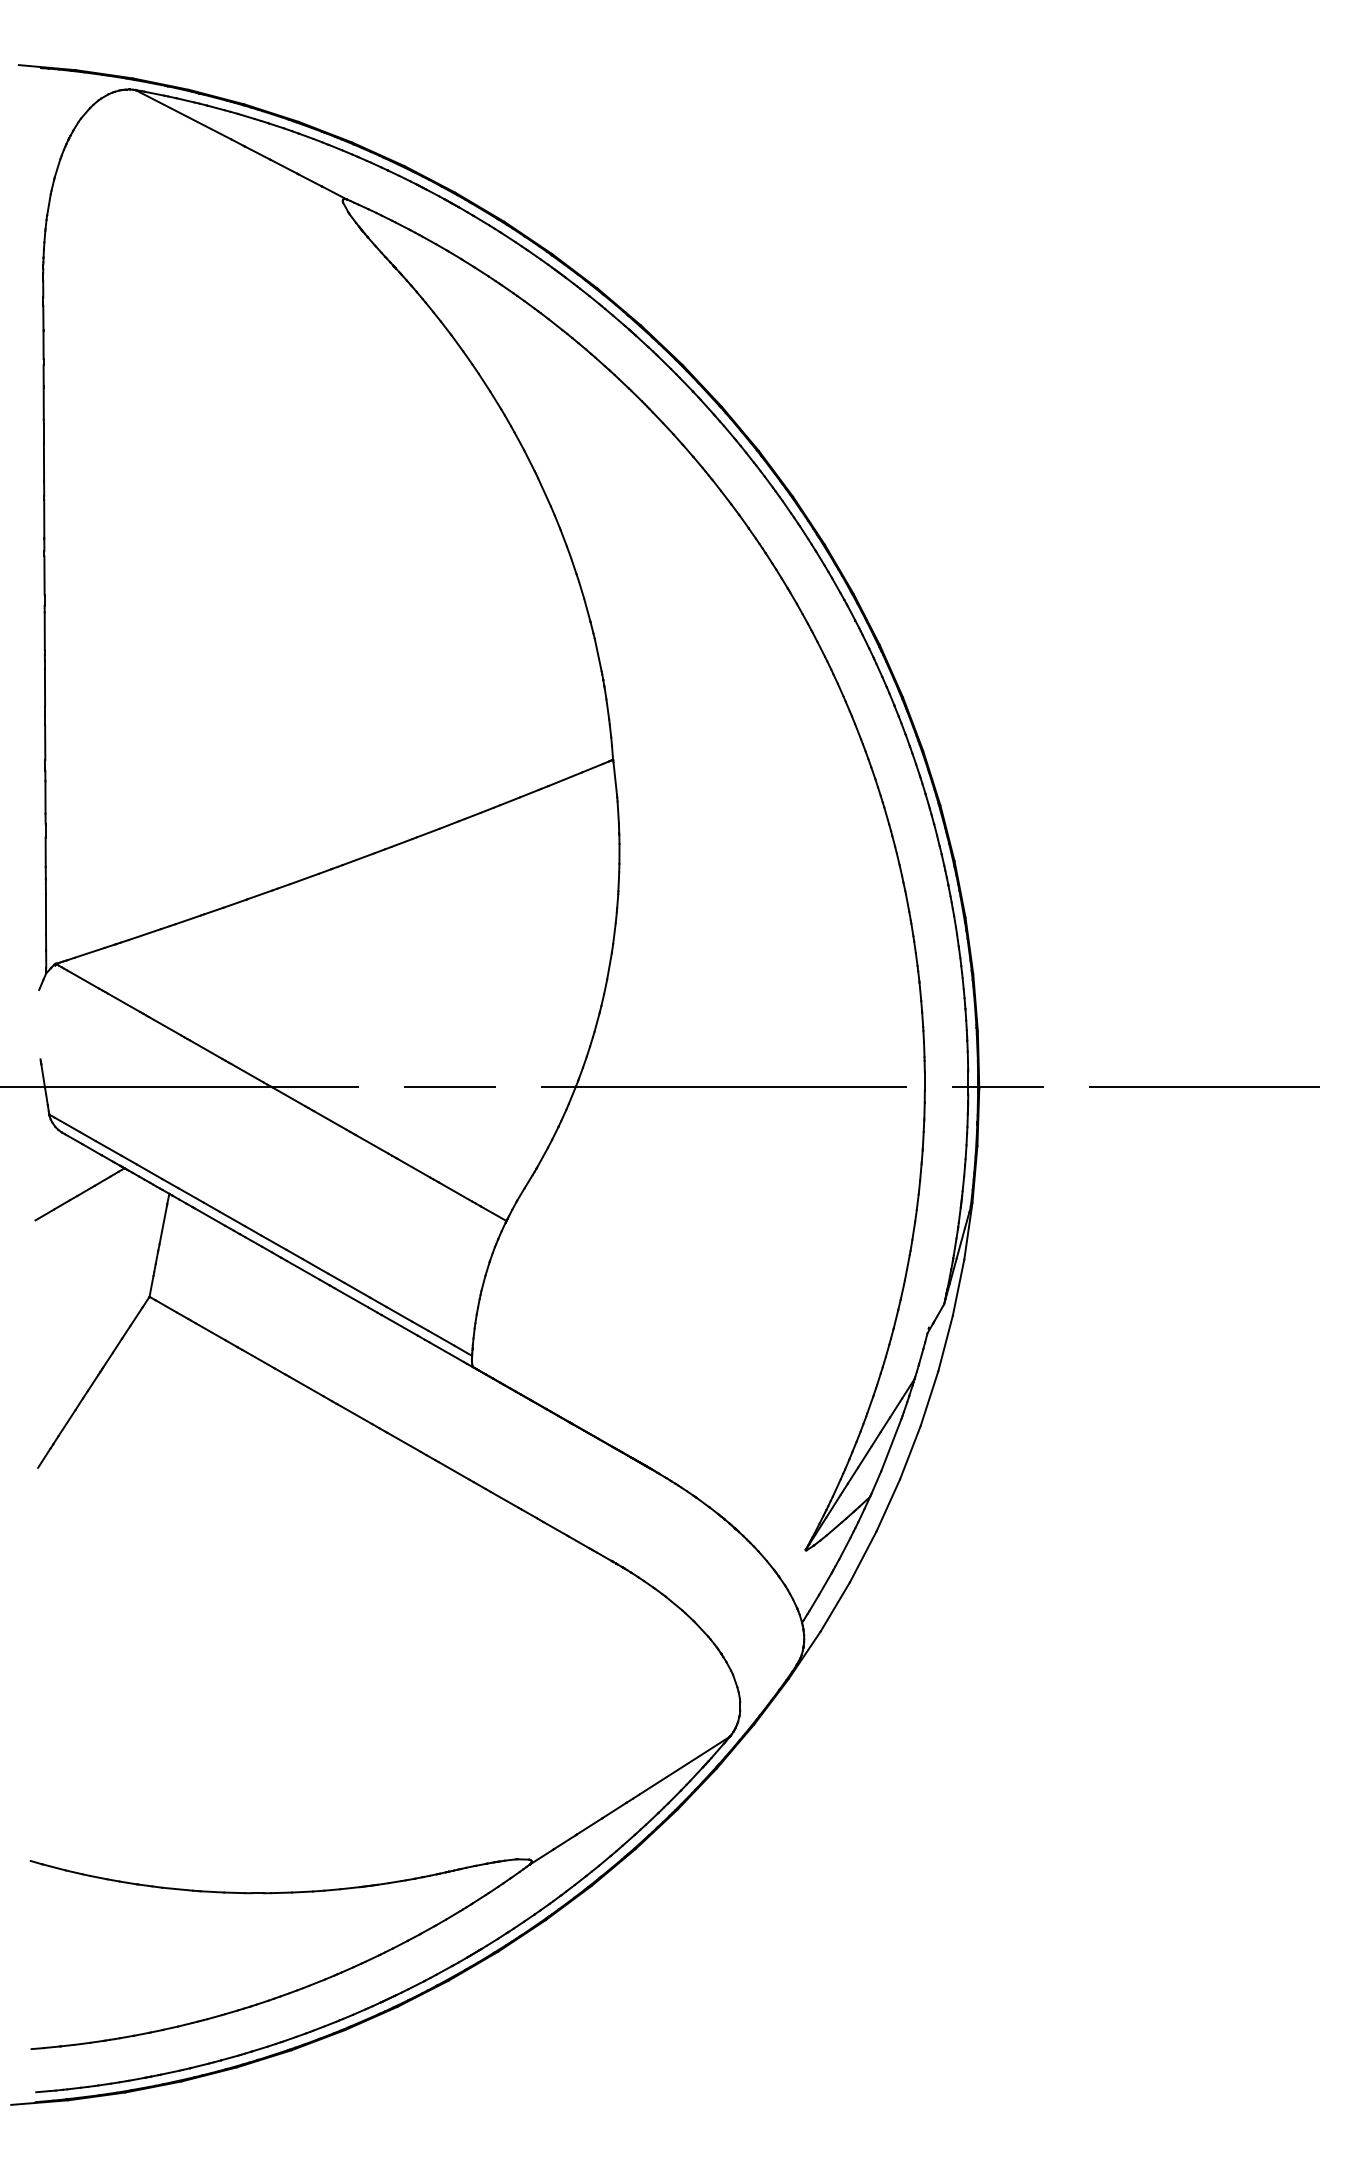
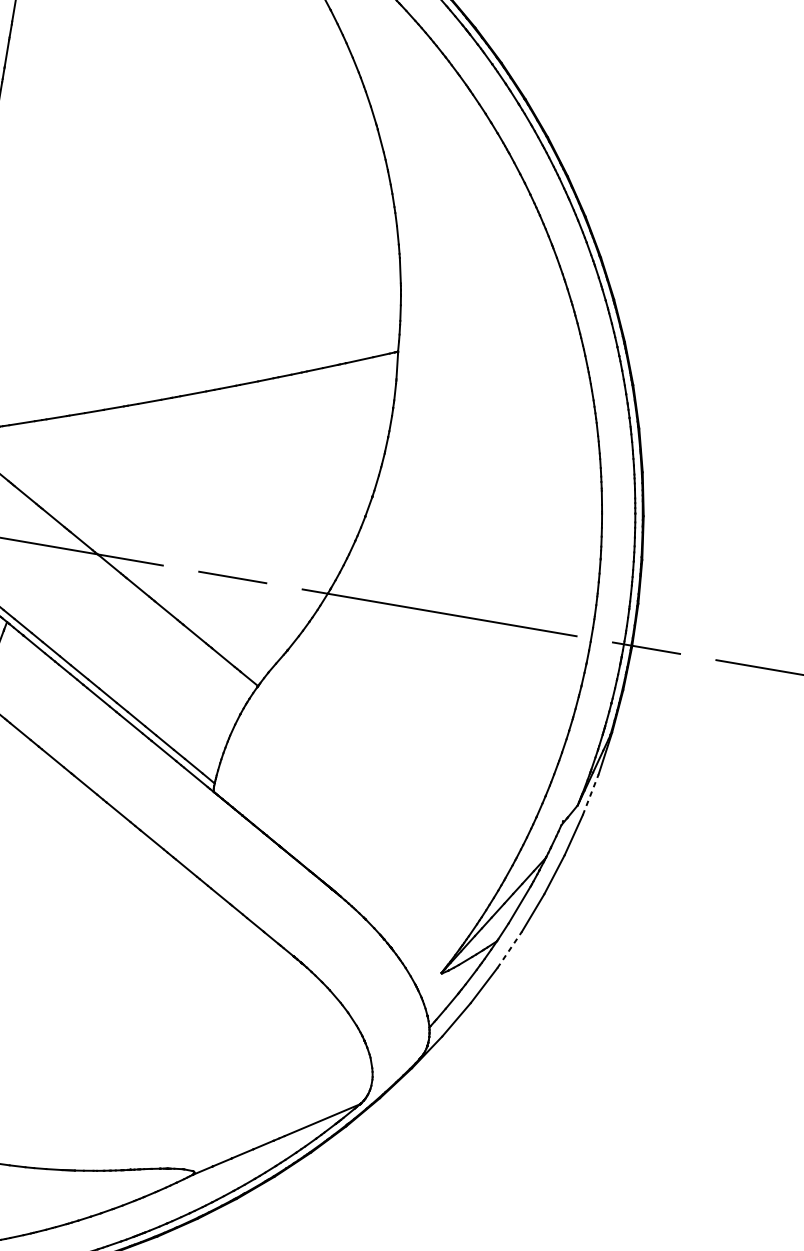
line: (958, 1287) -> (590, 794), solid -> dashed
line: (888, 1505) -> (509, 950), solid -> dashed

